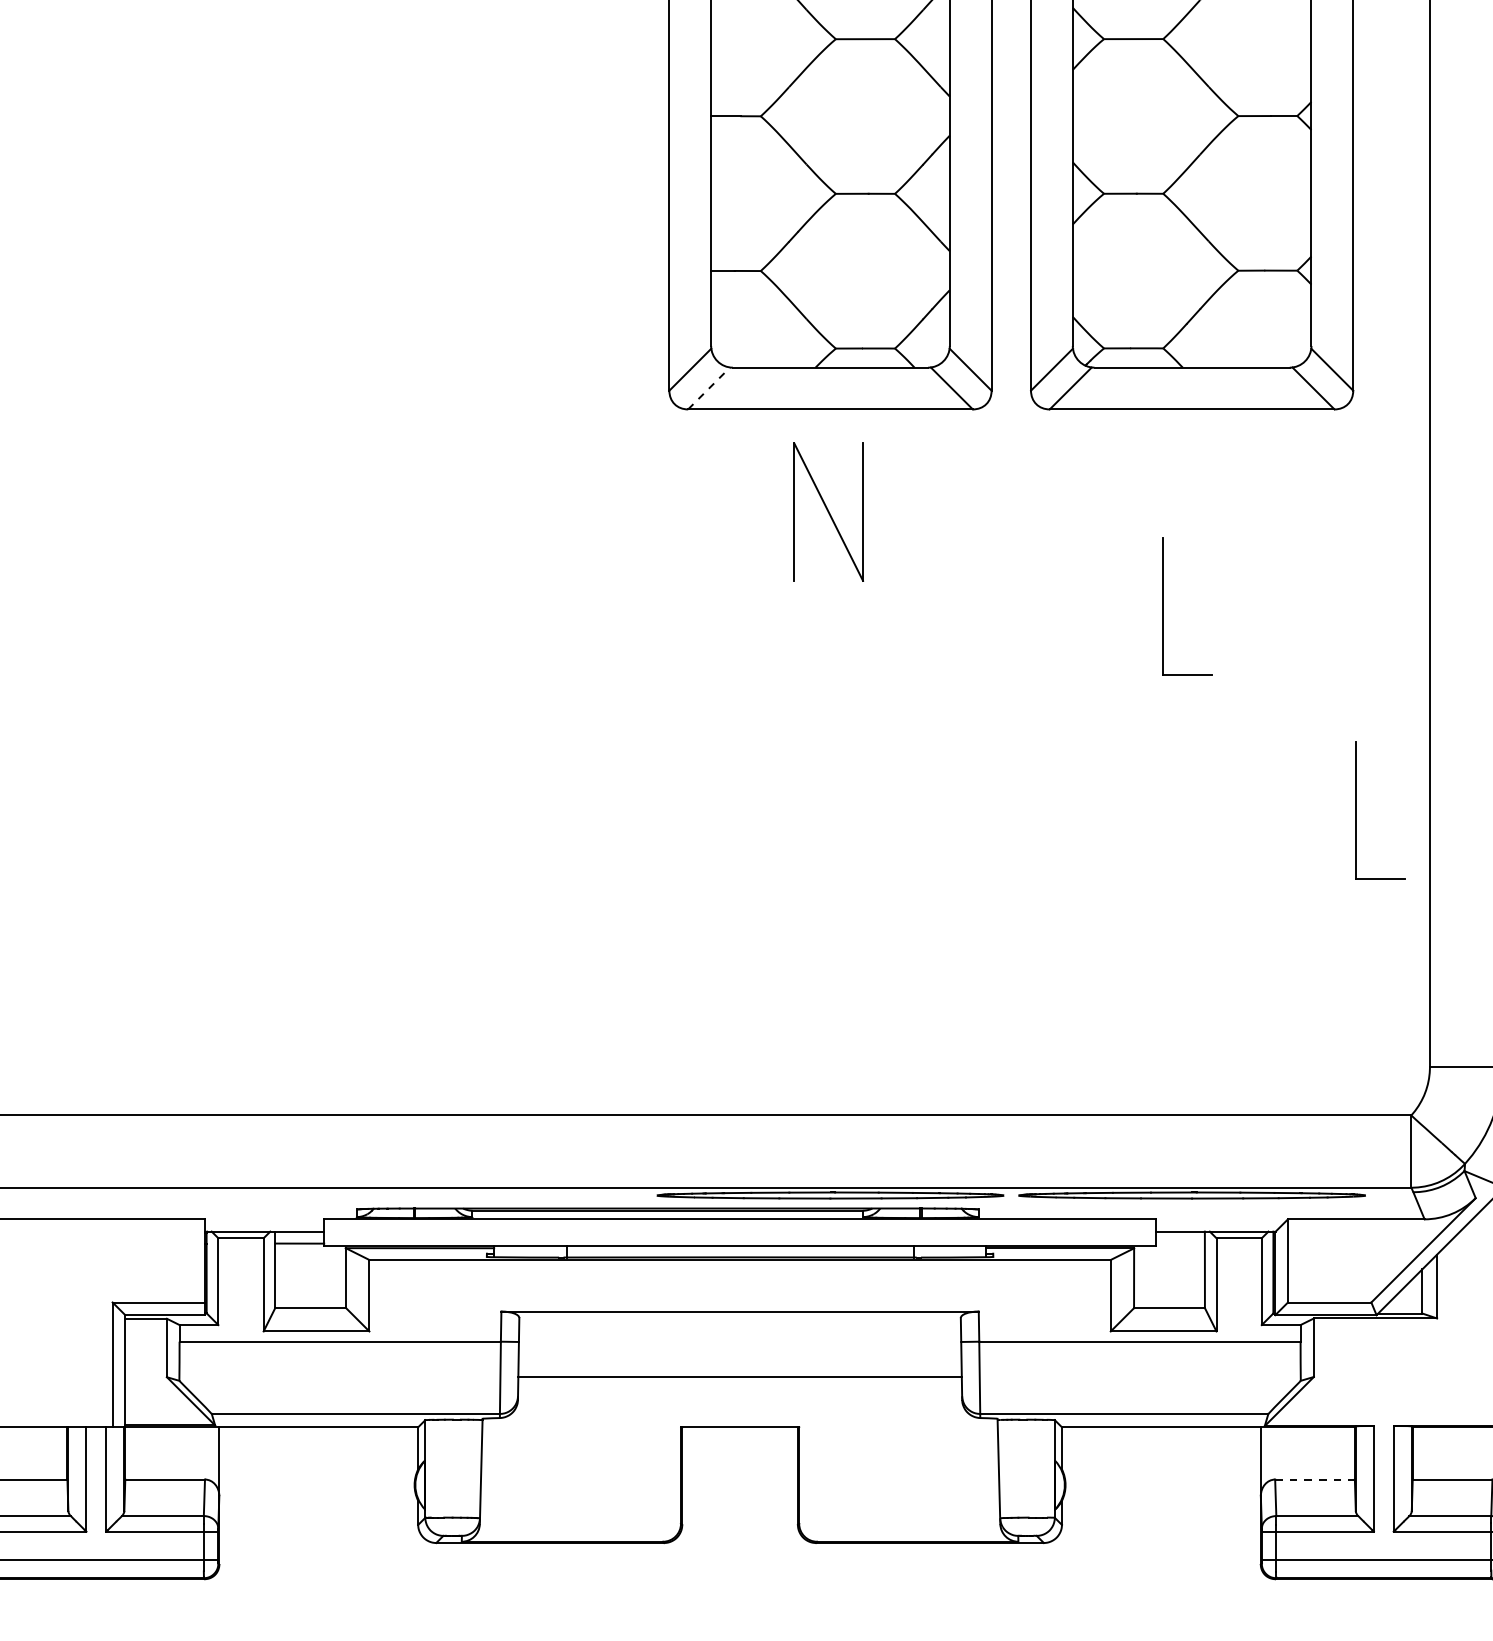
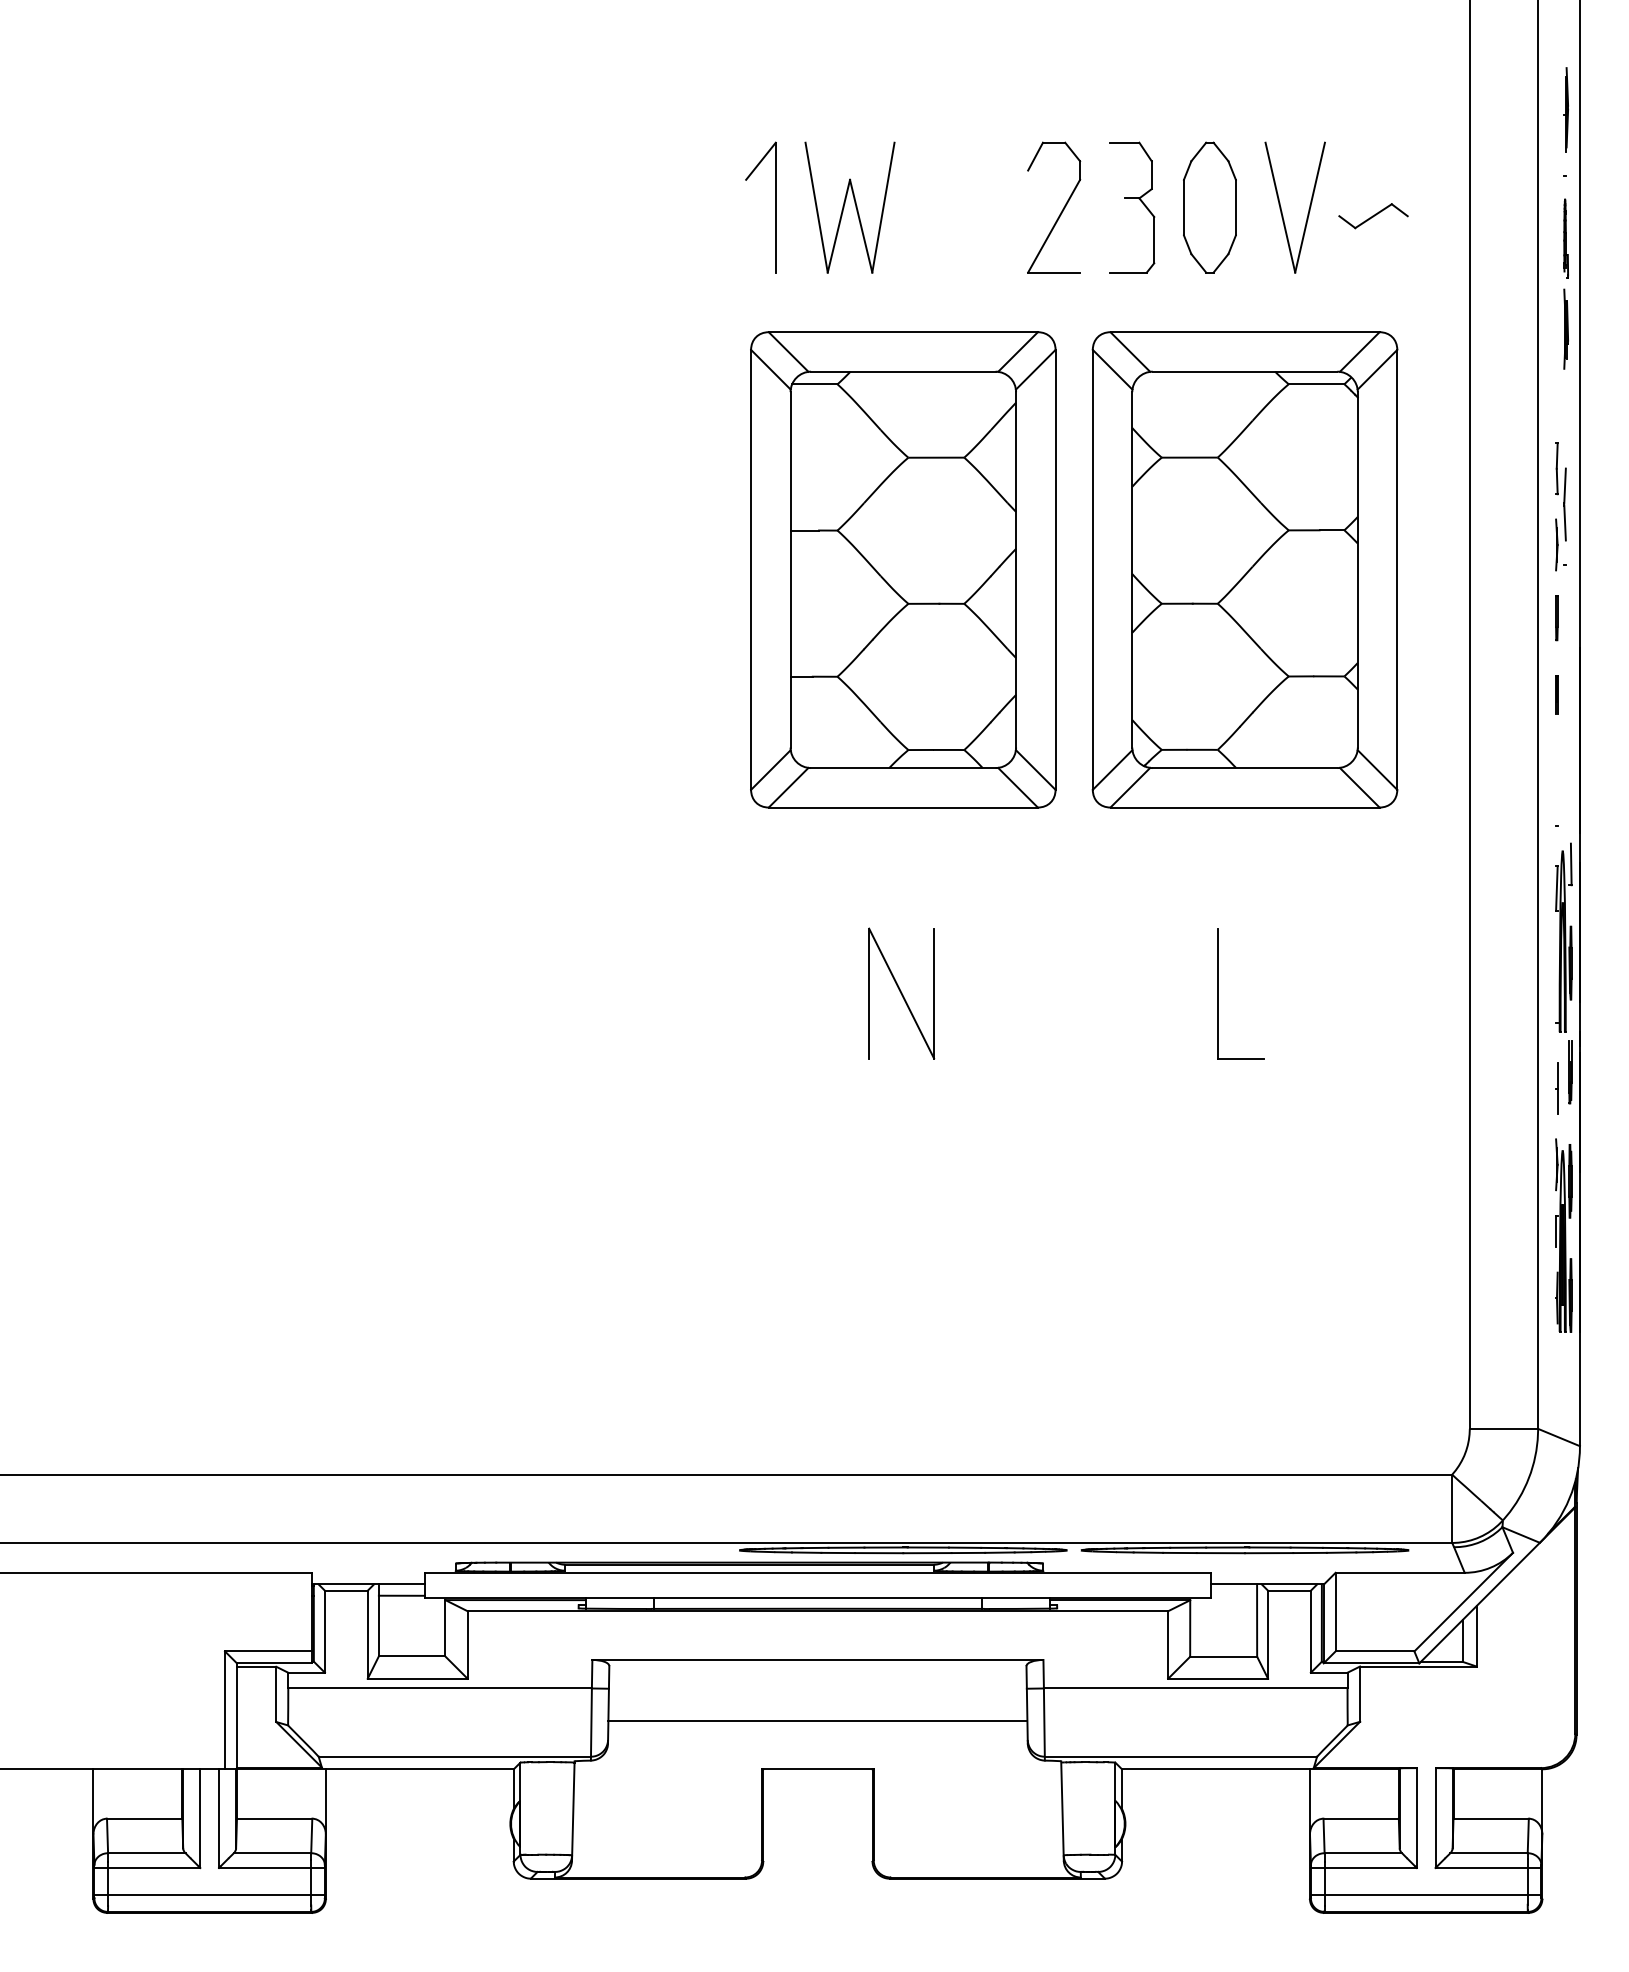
line: (710, 388) -> (789, 787), dashed -> solid
part: (828, 512) -> (901, 993), moved
part: (1356, 810) -> (1400, 1186), removed
line: (1315, 1479) -> (1361, 1818), dashed -> solid

